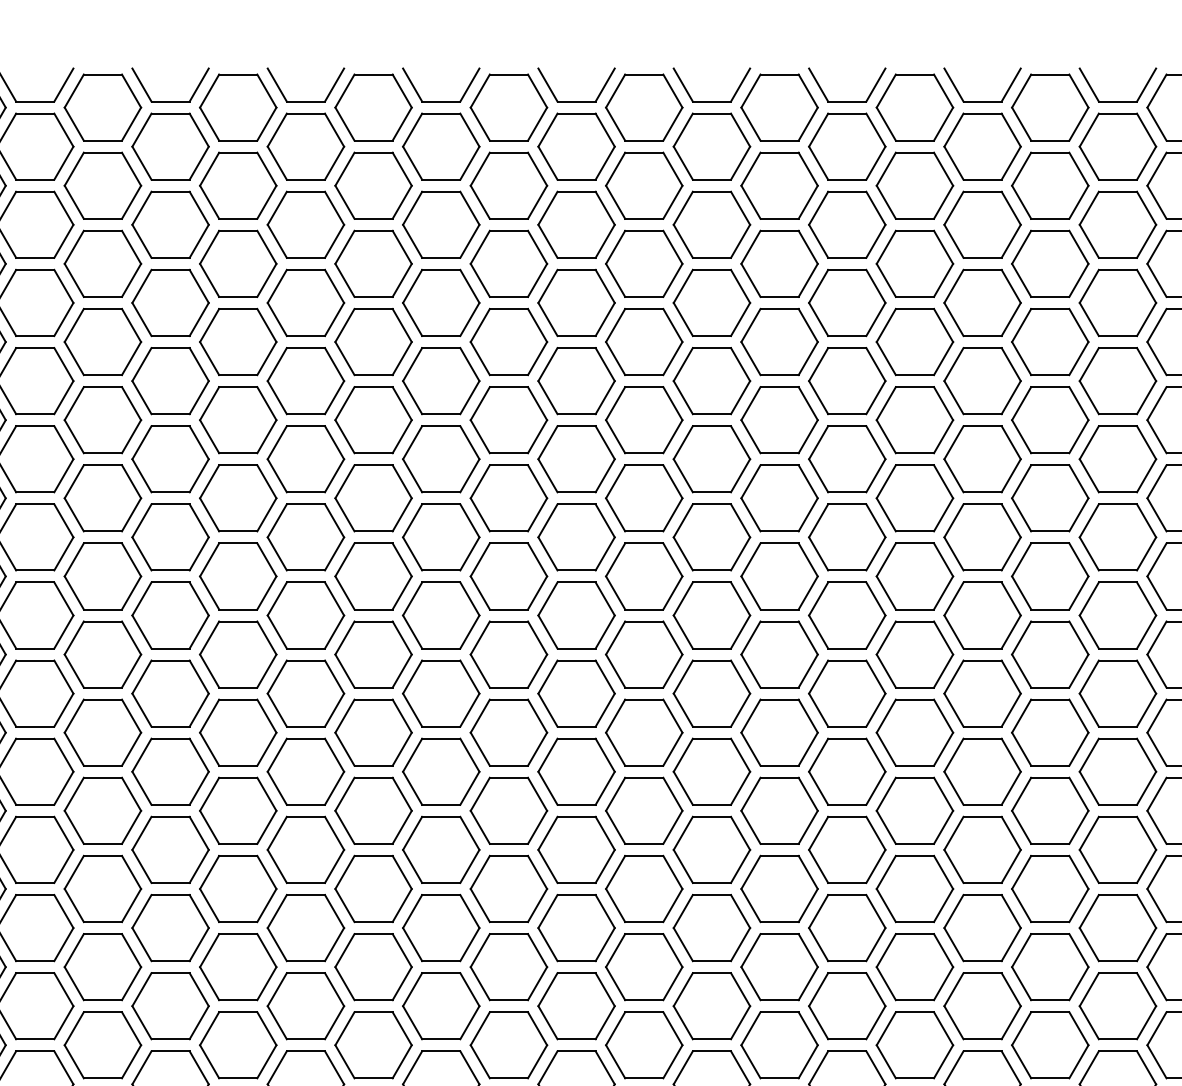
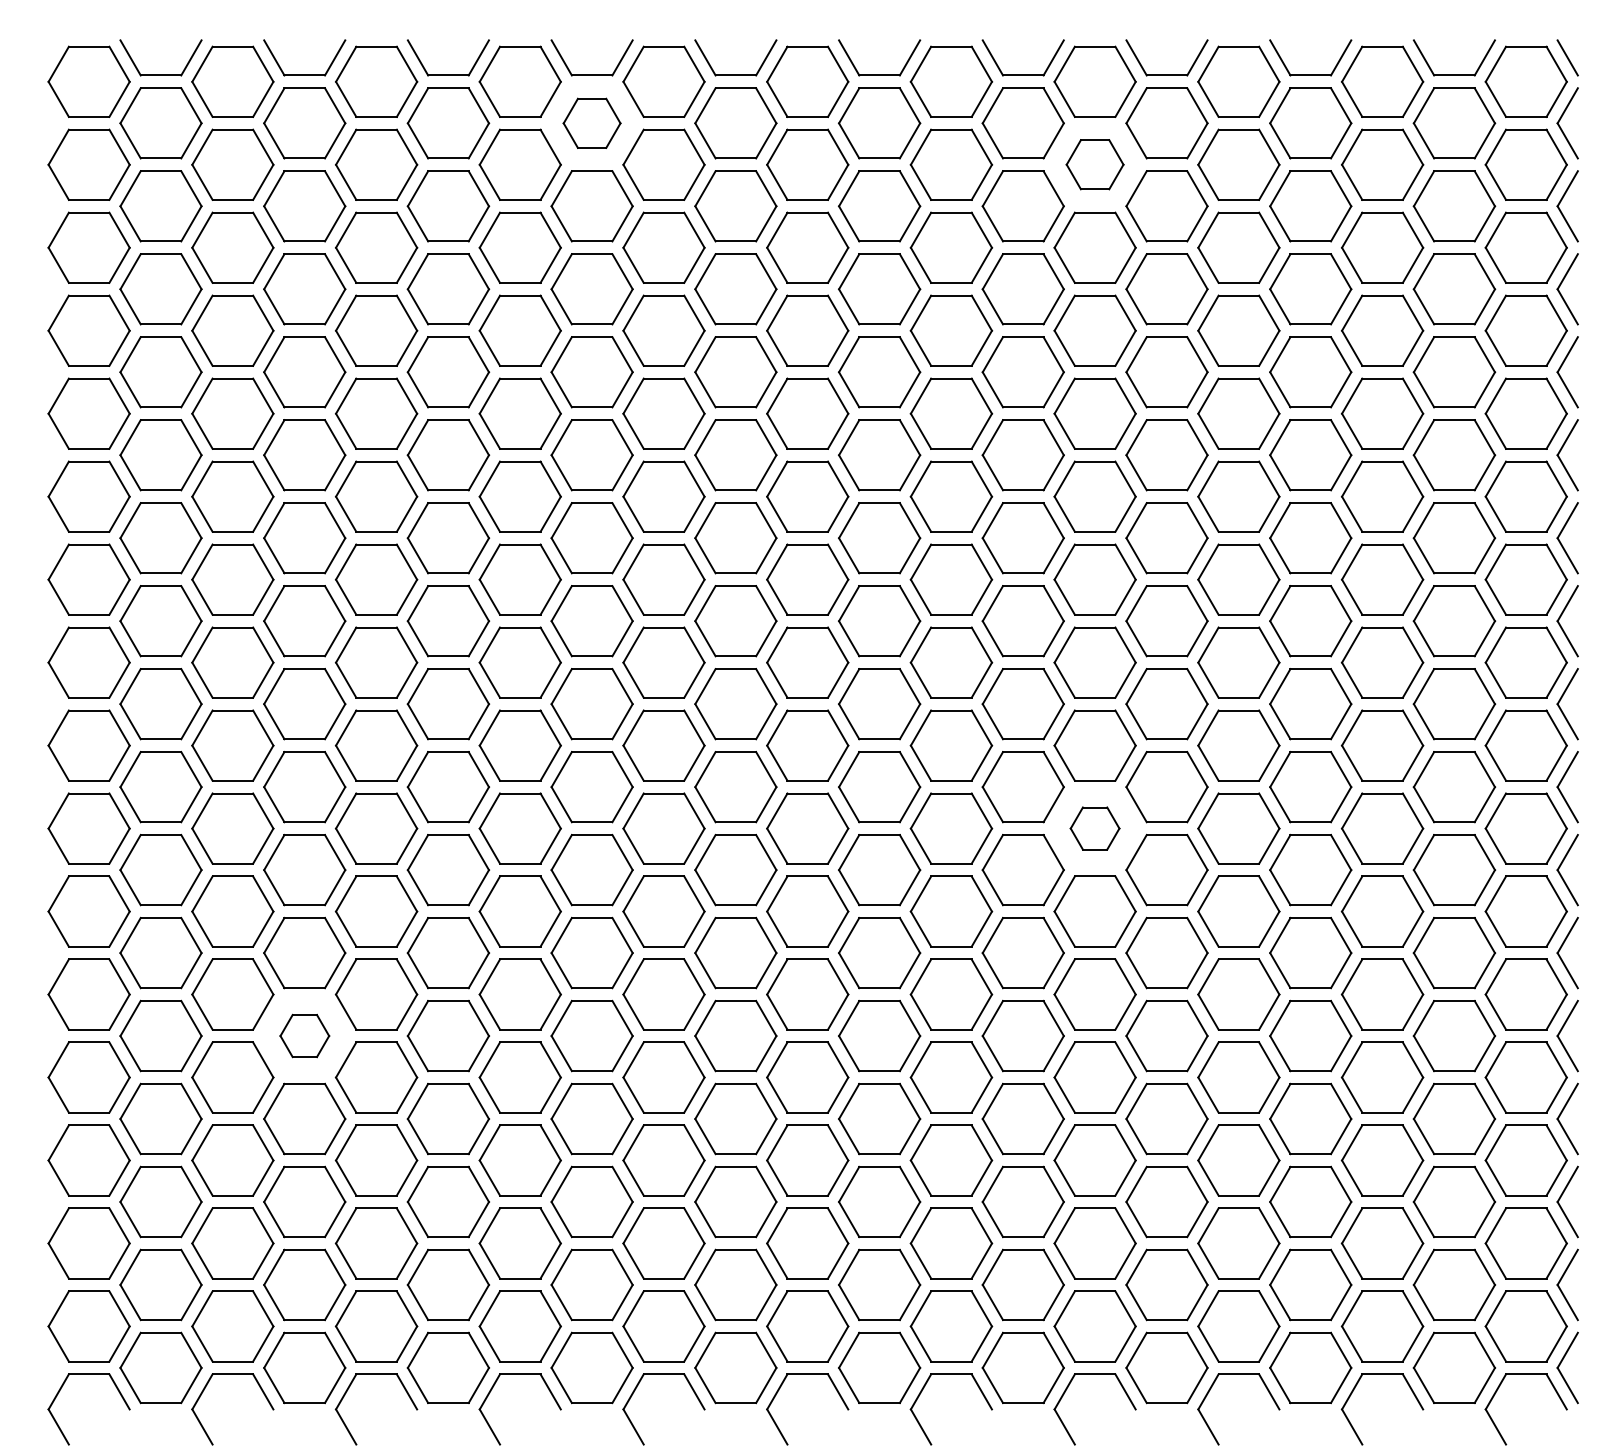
part: (440, 146) -> (591, 123), size x0.7
part: (914, 185) -> (1094, 164), size x0.7
part: (914, 810) -> (1094, 828), size x0.6
part: (170, 1005) -> (304, 1035), size x0.6

